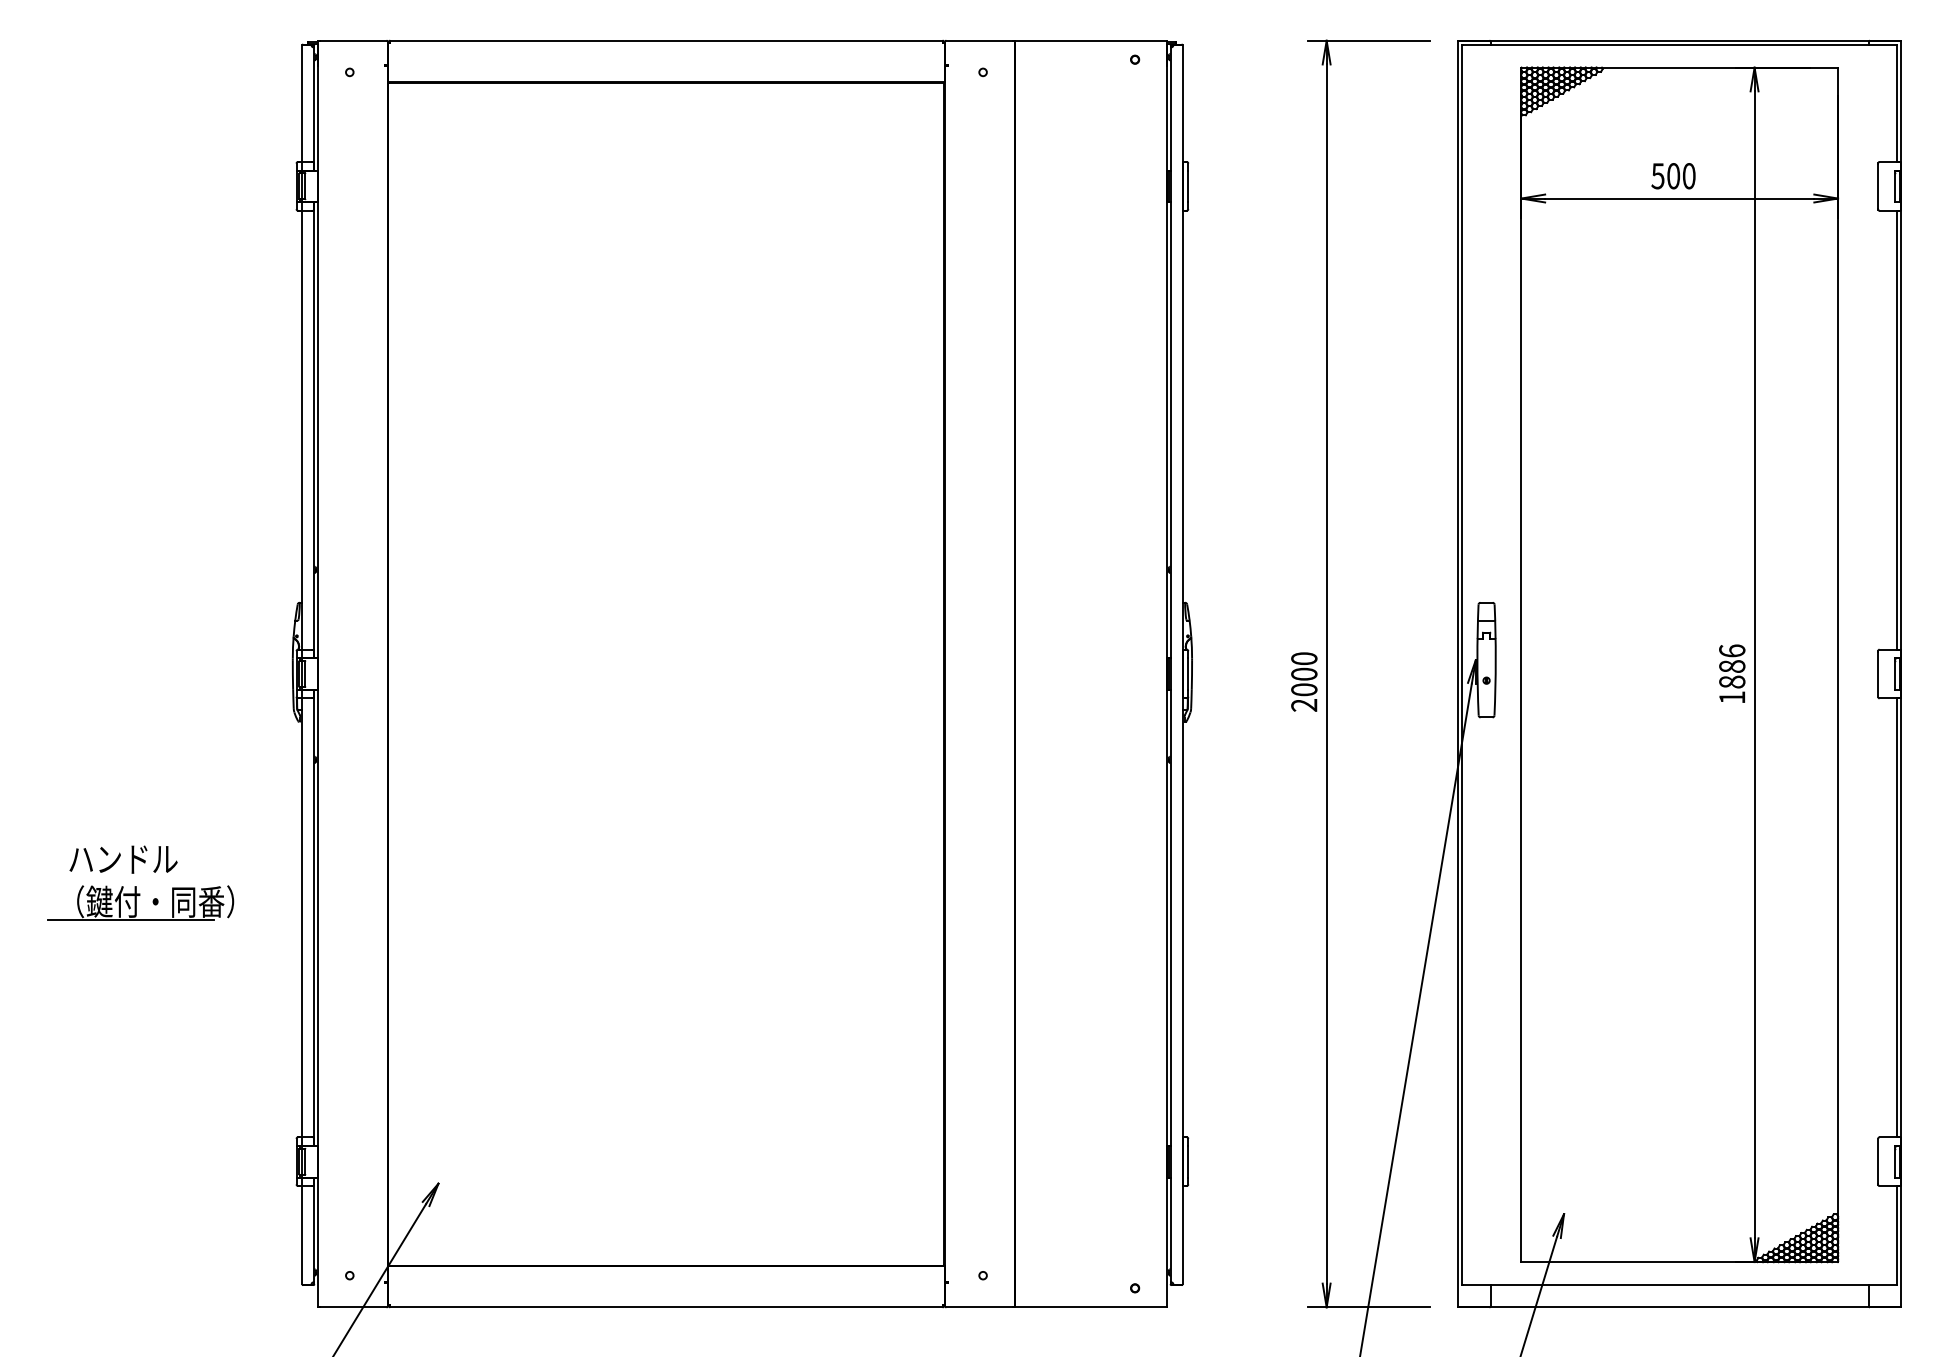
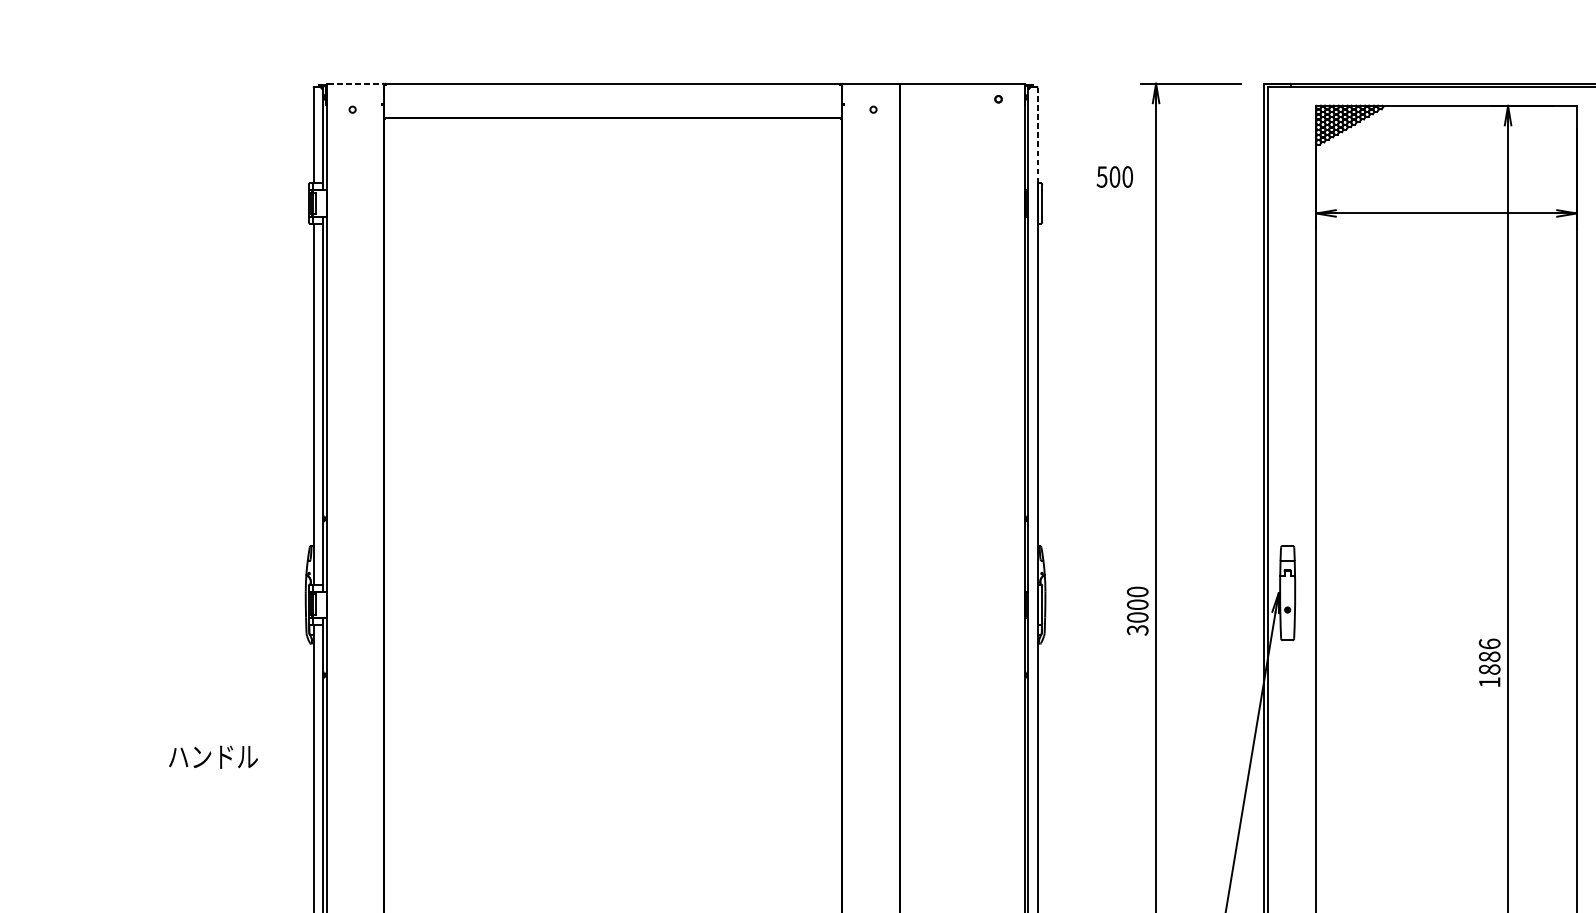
line: (353, 40) -> (355, 83), solid -> dashed
line: (1182, 103) -> (1037, 135), solid -> dashed
text: (1673, 176) -> (1114, 177), moved
text: (1732, 673) -> (1489, 662), moved
text: (1304, 705) -> (1137, 630), 2000 -> 3000
text: (123, 859) -> (213, 757), moved
part: (140, 902) -> (180, 792), removed

